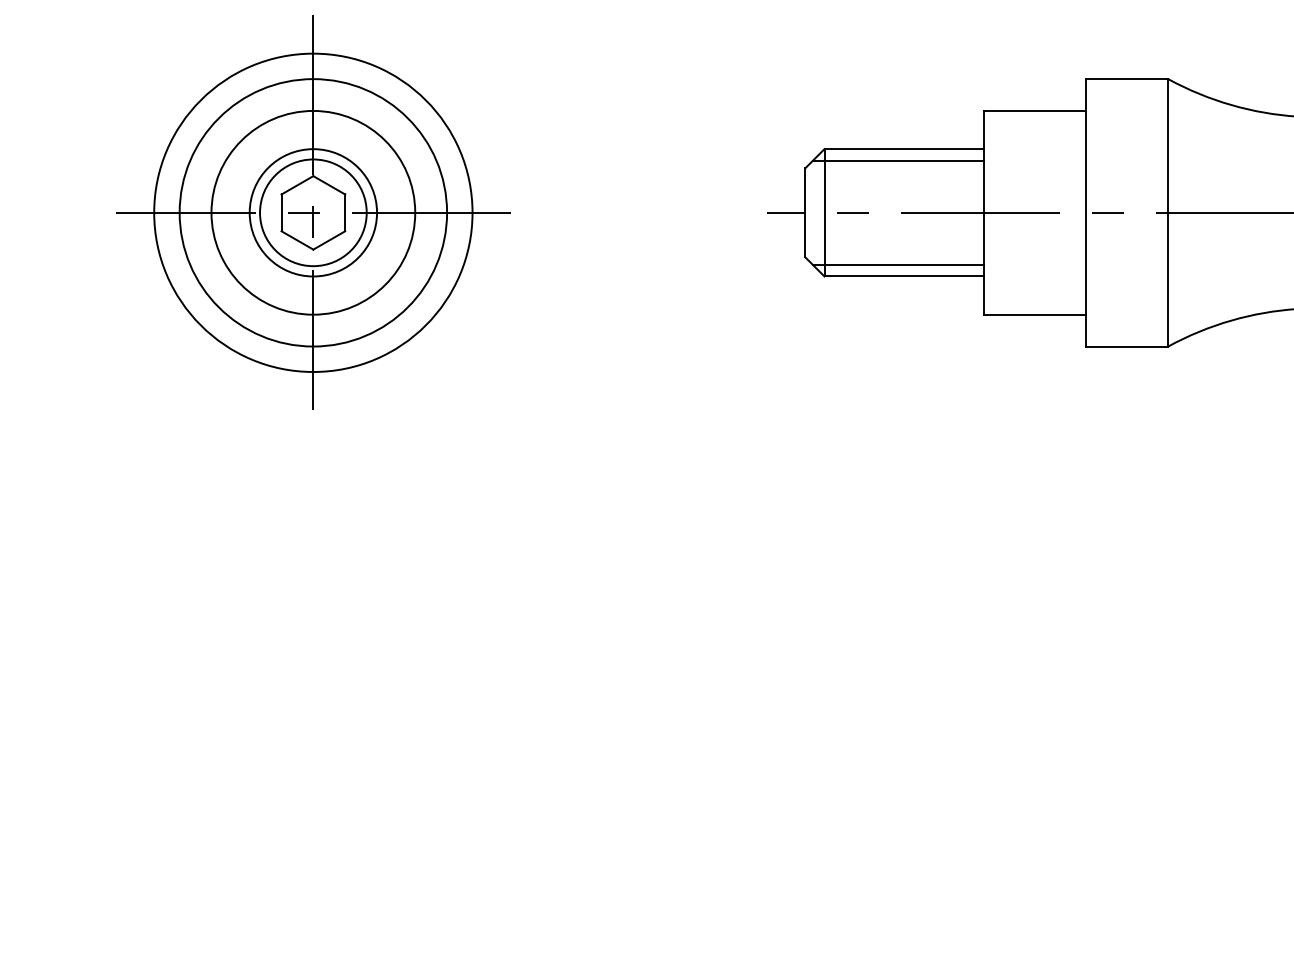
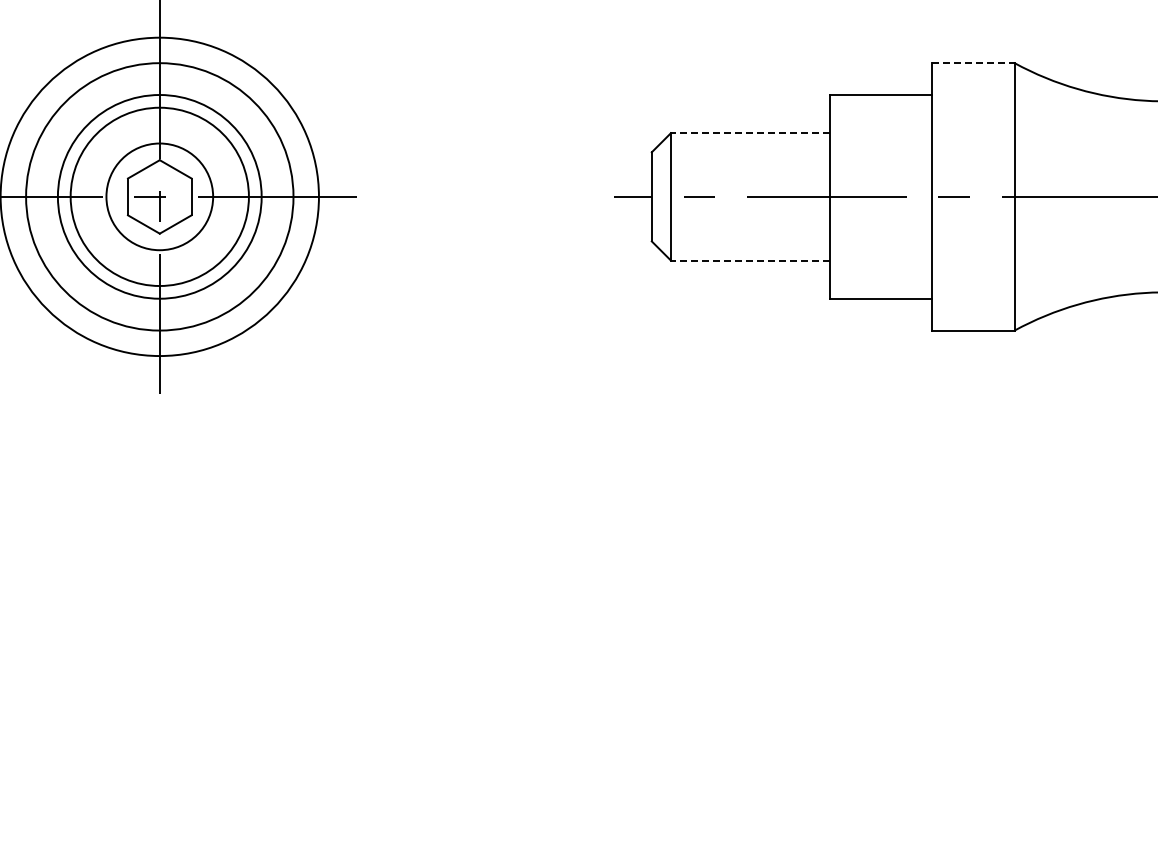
line: (1127, 79) -> (973, 63), solid -> dashed
line: (904, 149) -> (750, 133), solid -> dashed
line: (897, 160) -> (743, 144), removed
circle: (313, 212) -> (159, 196), size x1.4
line: (897, 264) -> (743, 248), removed
line: (904, 276) -> (750, 260), solid -> dashed

